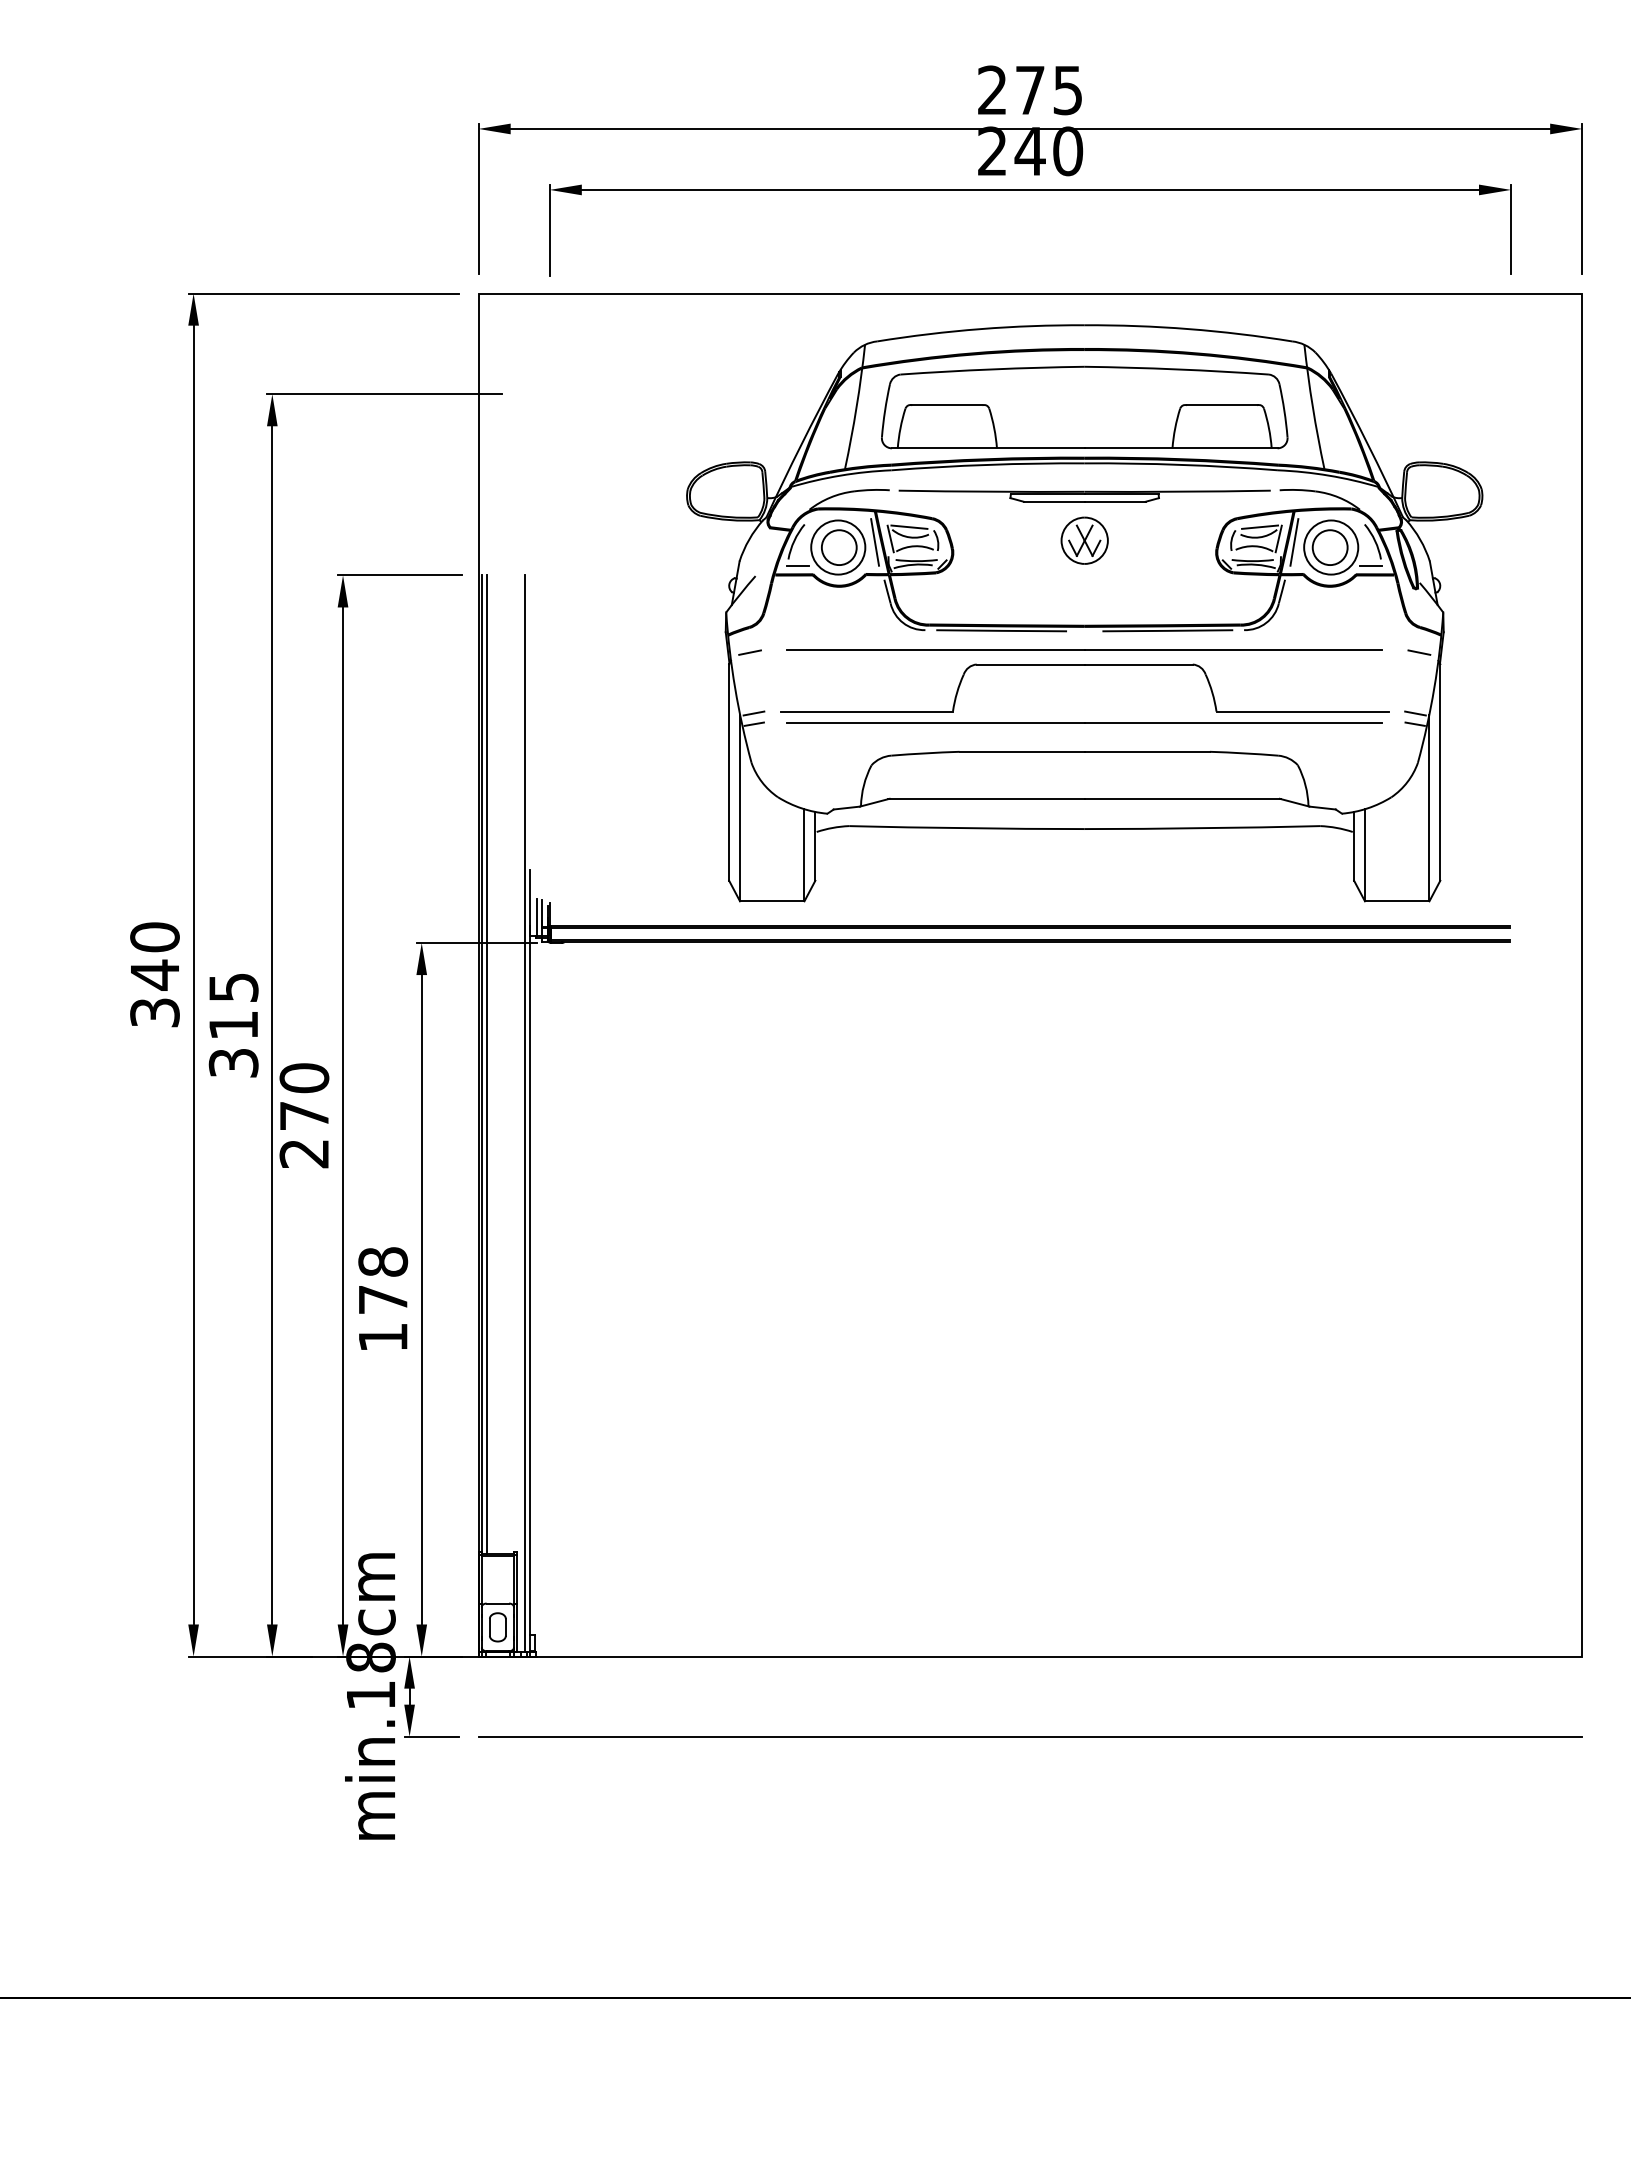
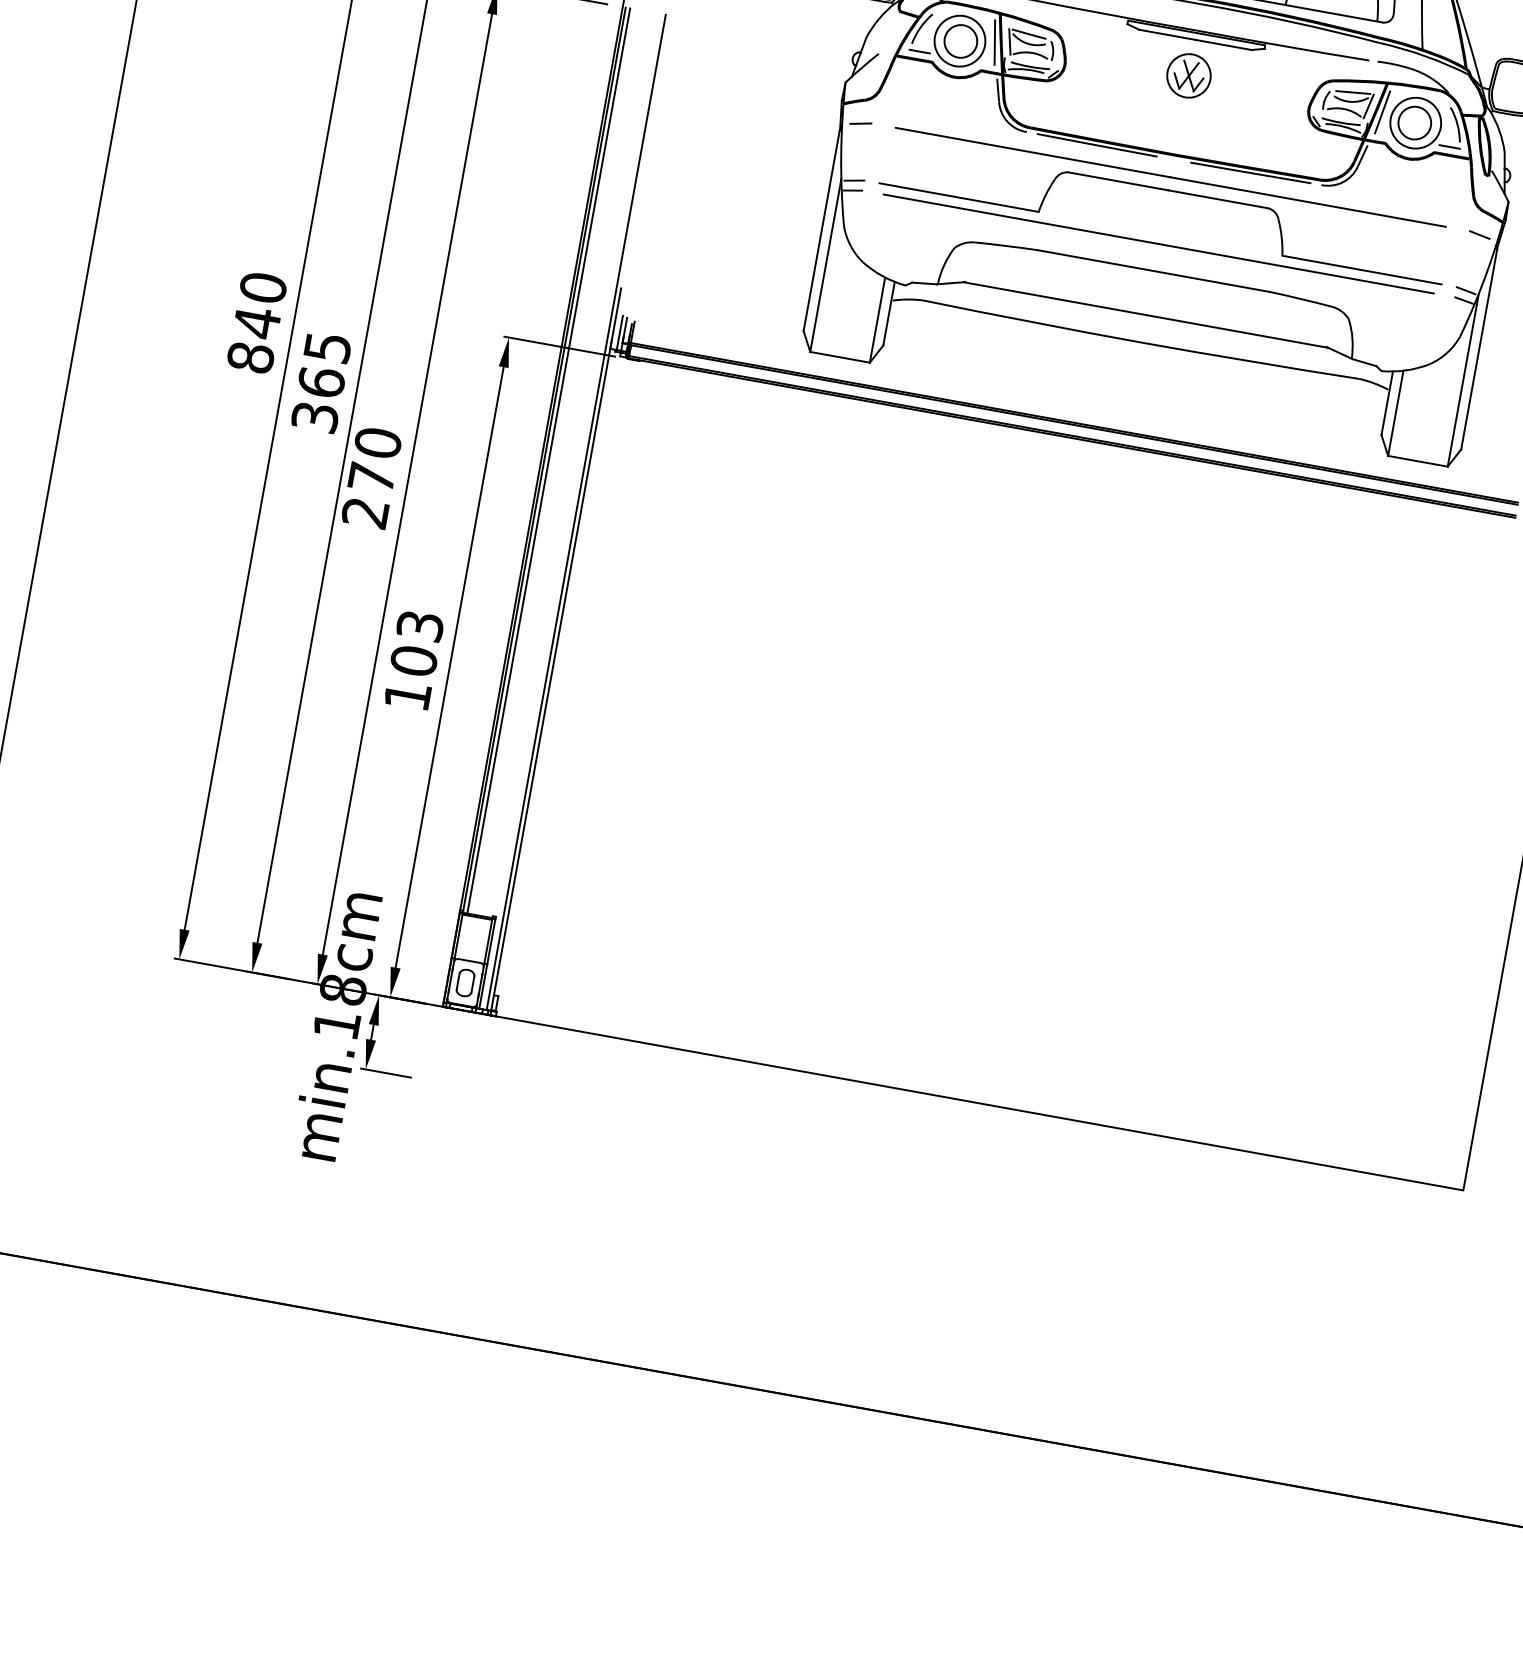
text: (154, 1012) -> (250, 357), 340 -> 840
text: (233, 1025) -> (321, 382), 315 -> 365
text: (383, 1280) -> (417, 643), 178 -> 103
line: (1030, 1736) -> (939, 1172), removed

